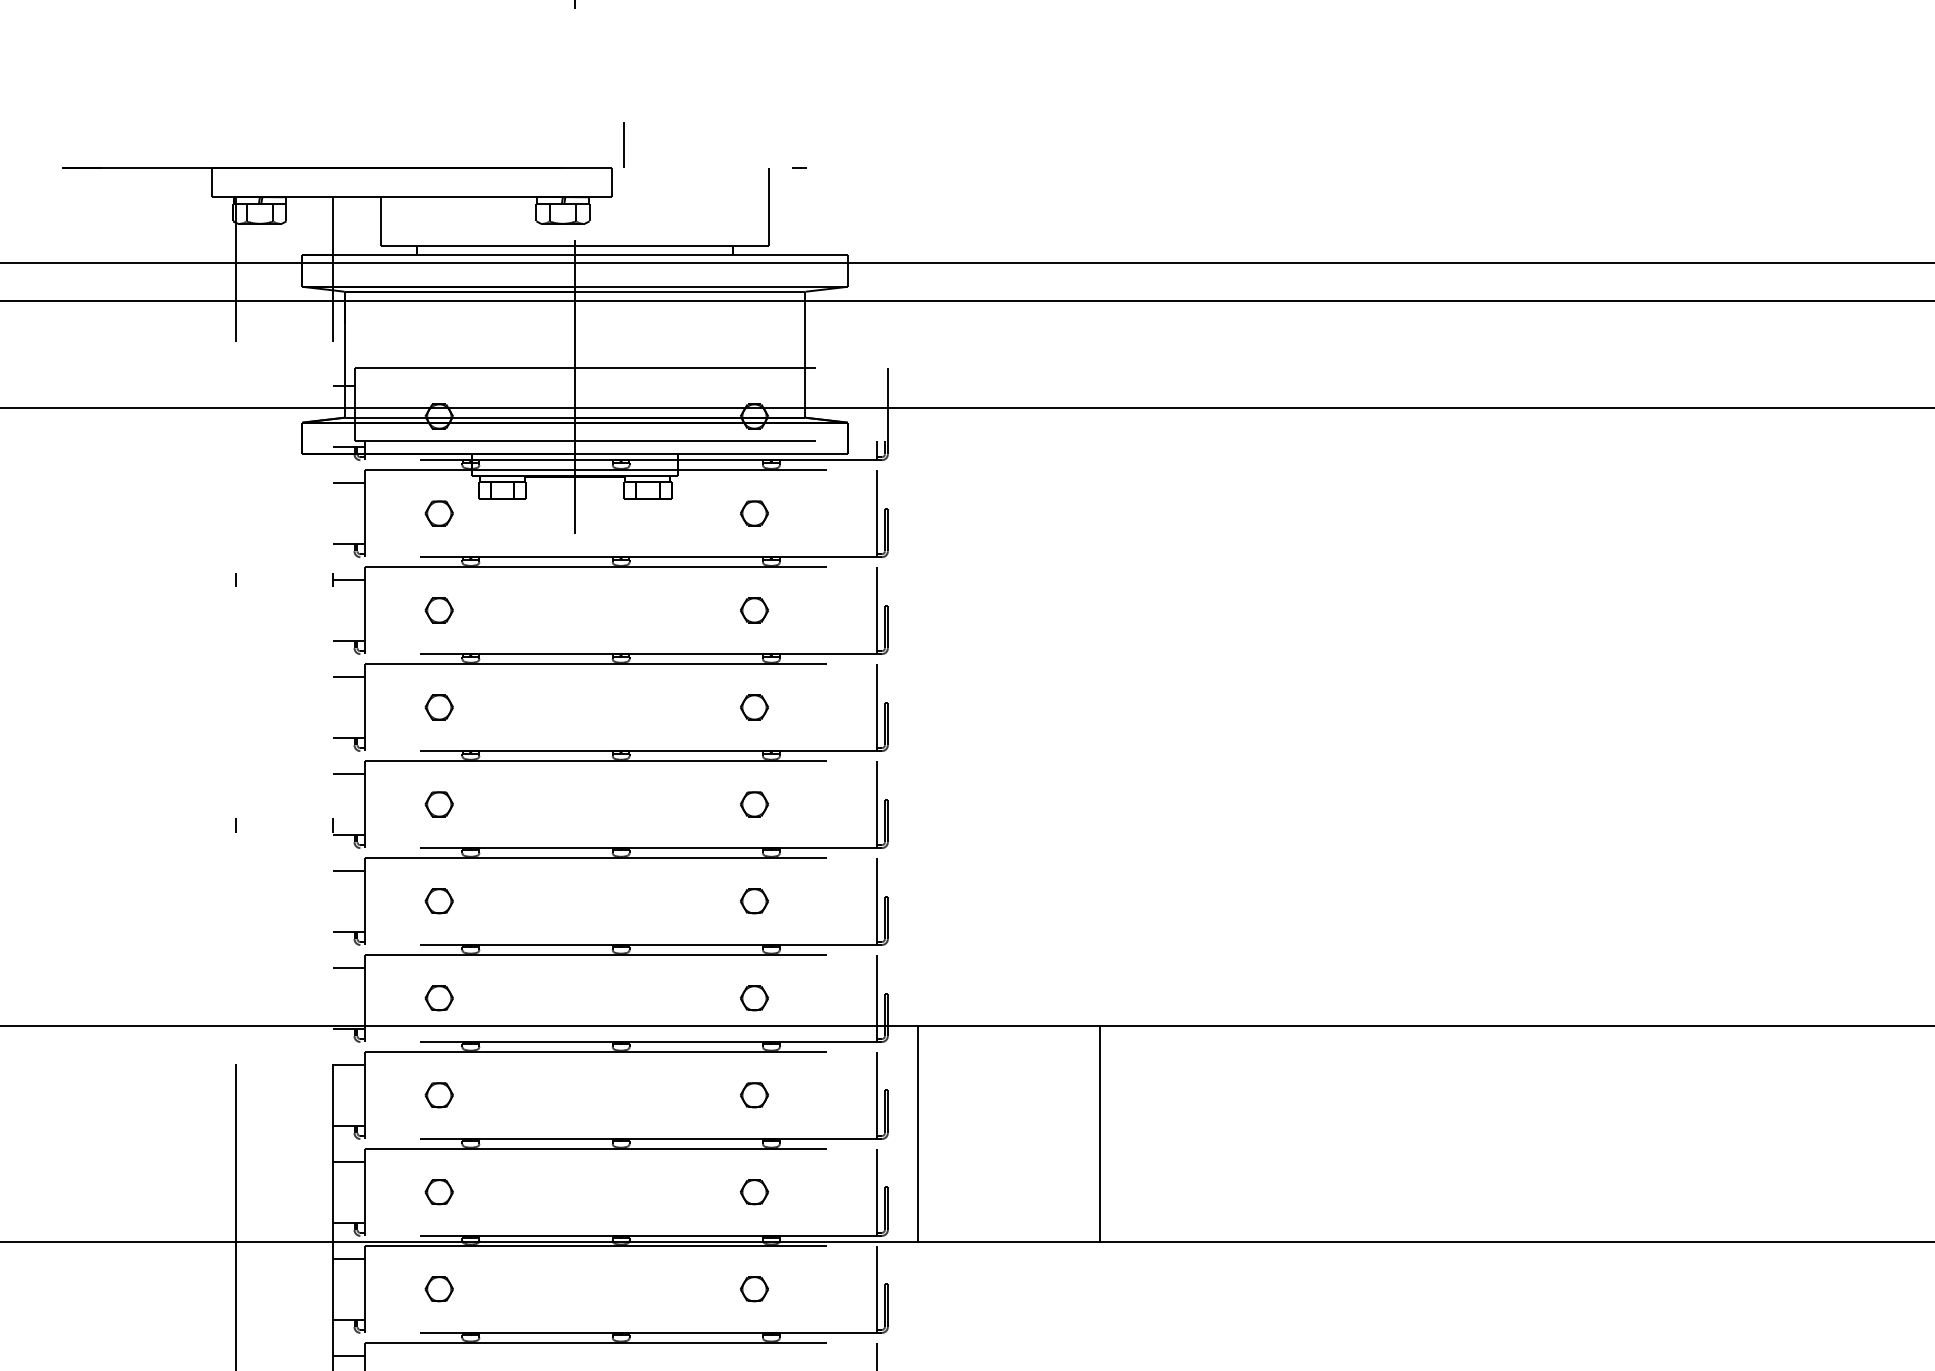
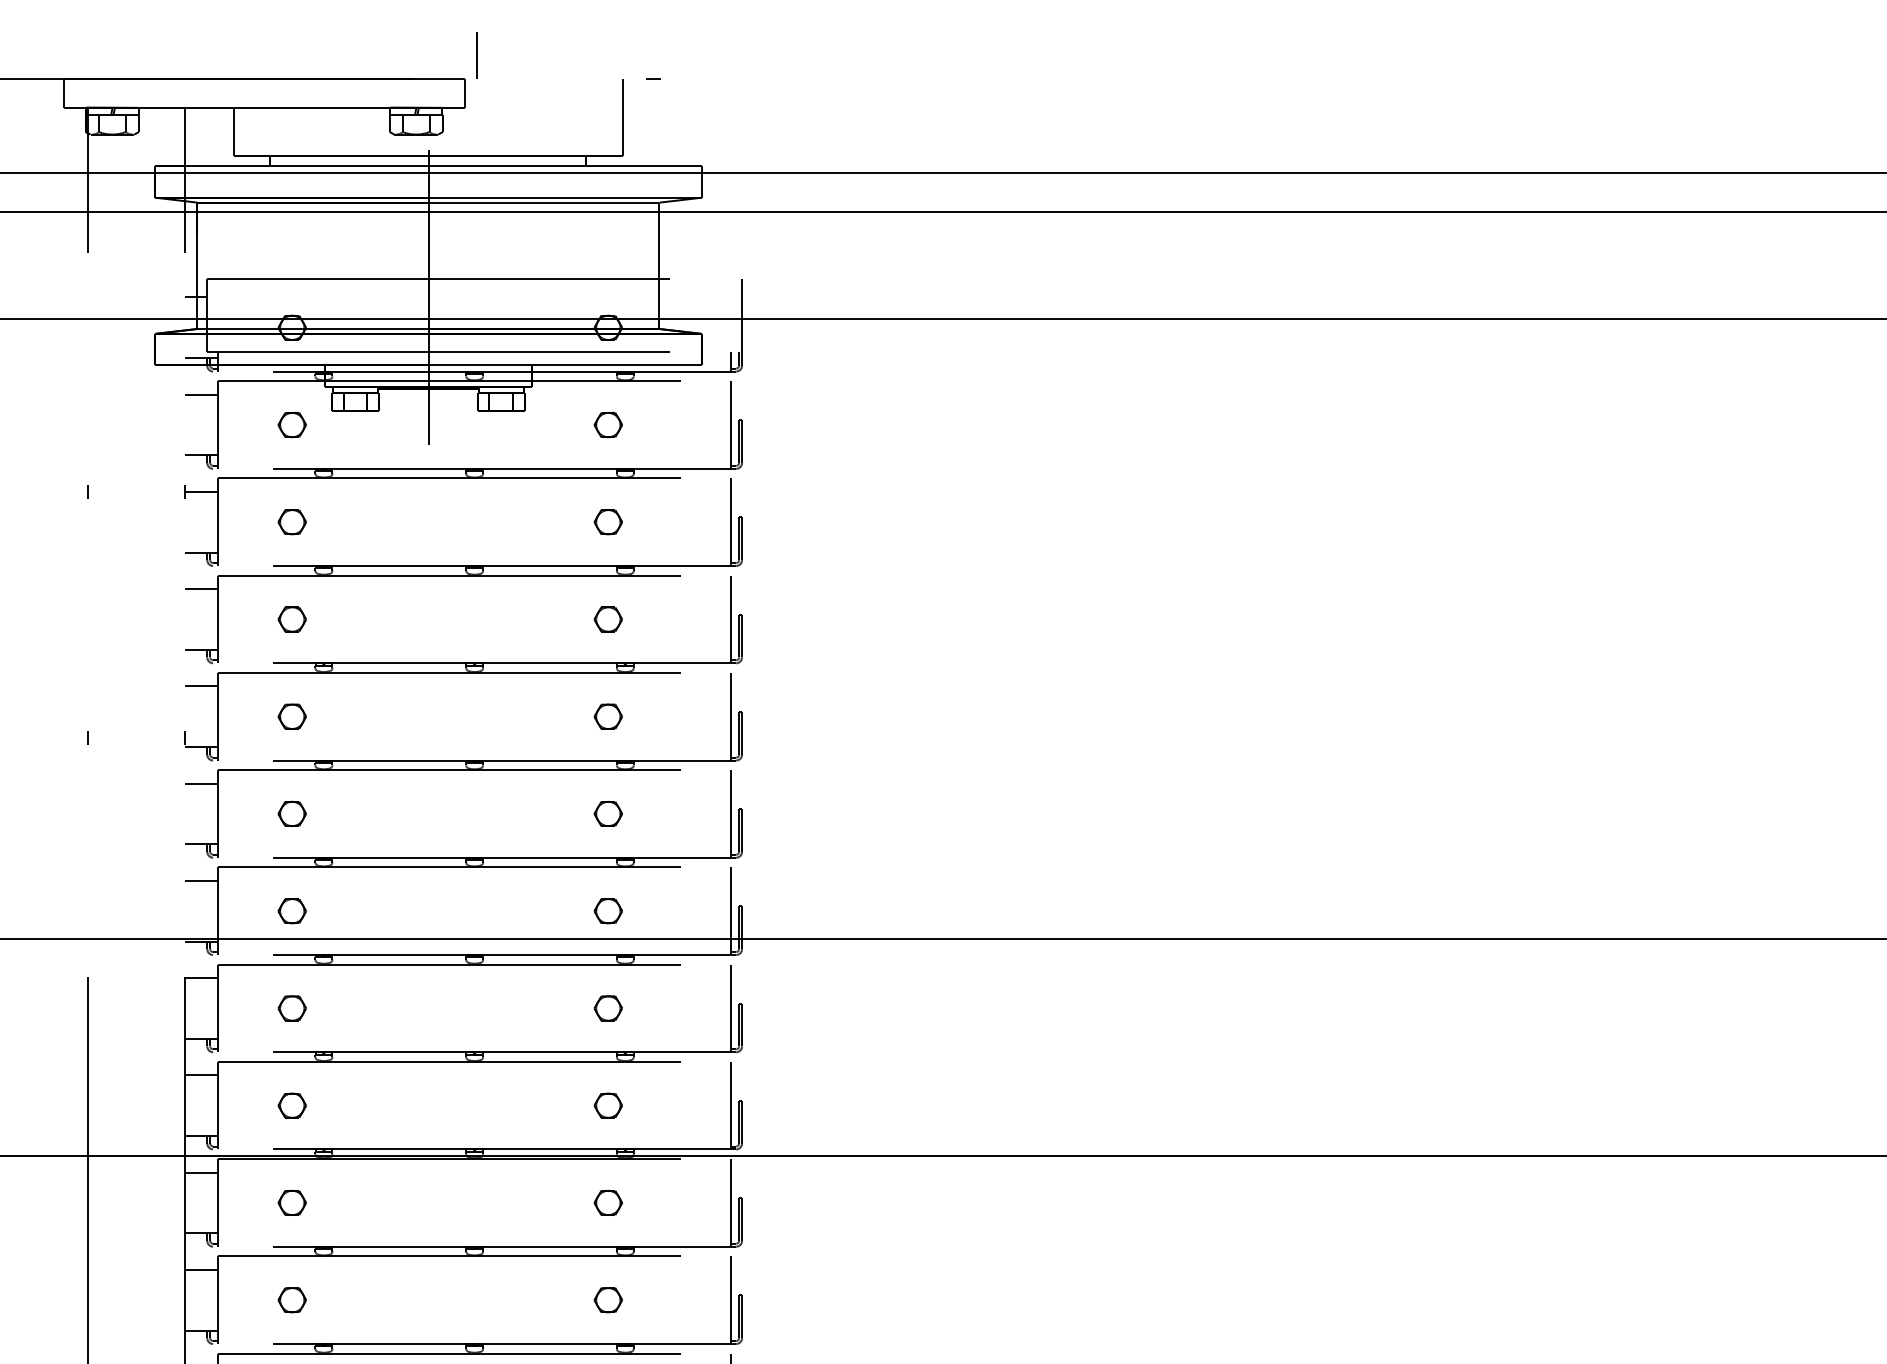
line: (918, 1133) -> (772, 1046), removed
line: (1099, 1133) -> (954, 1046), removed

